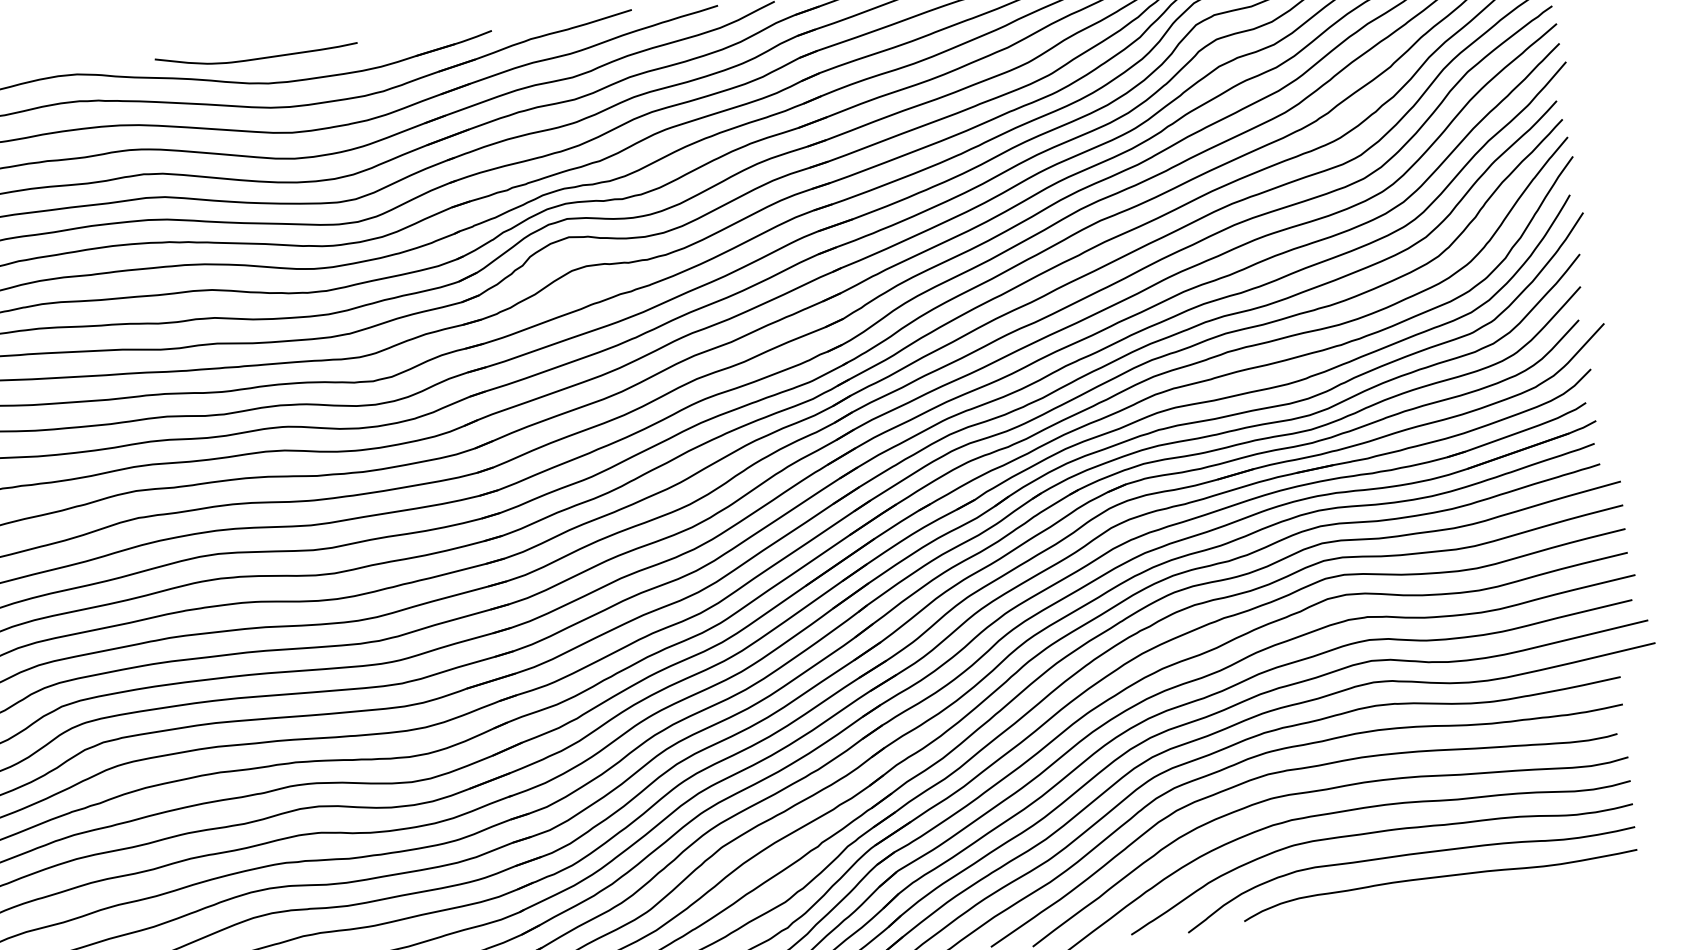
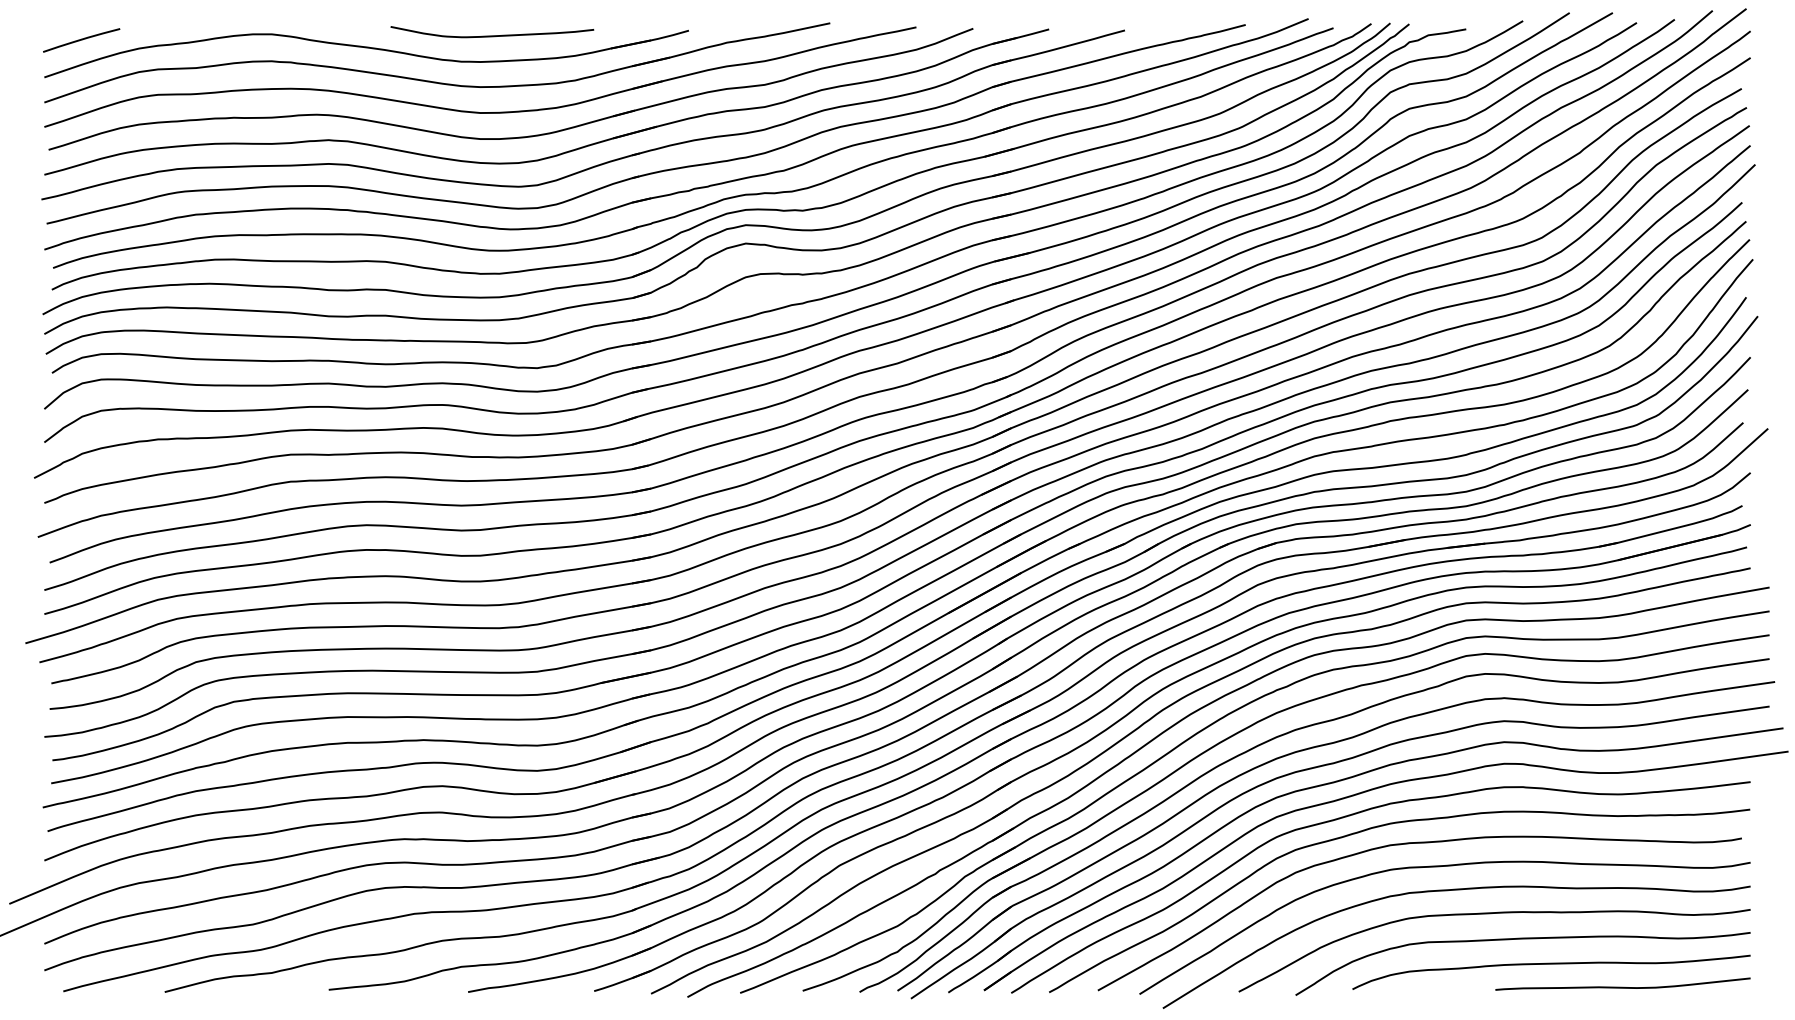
curve: (256, 58) -> (492, 35), moved
curve: (1512, 892) -> (1622, 986), added

